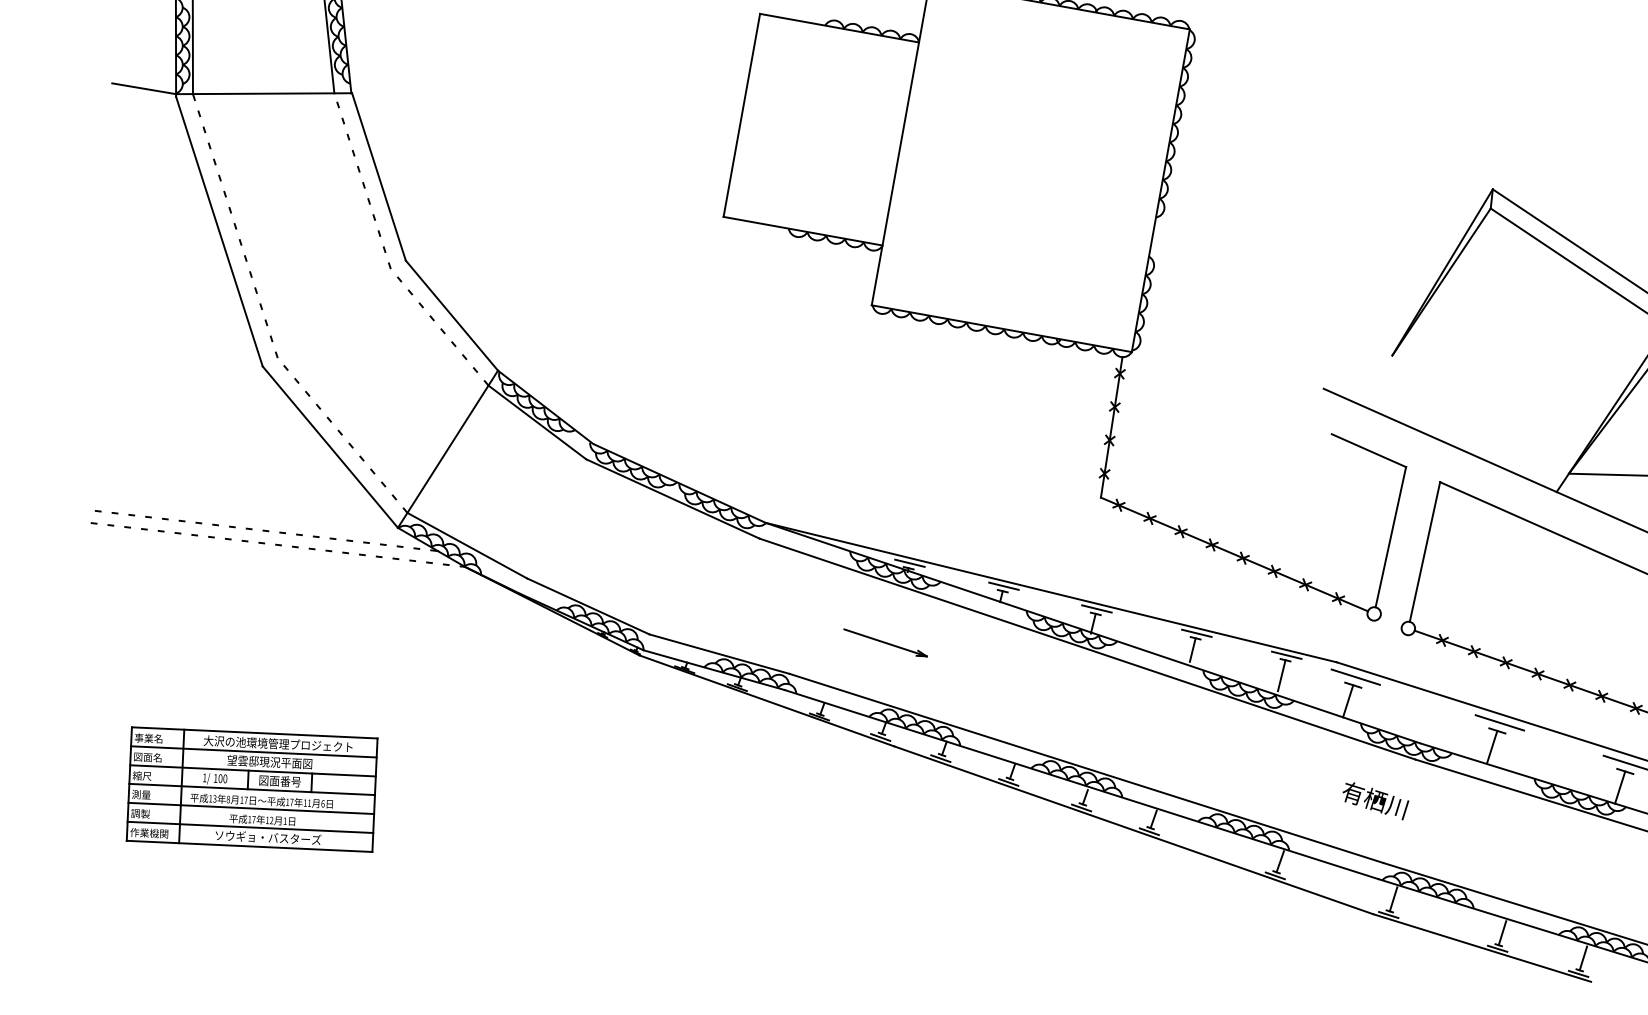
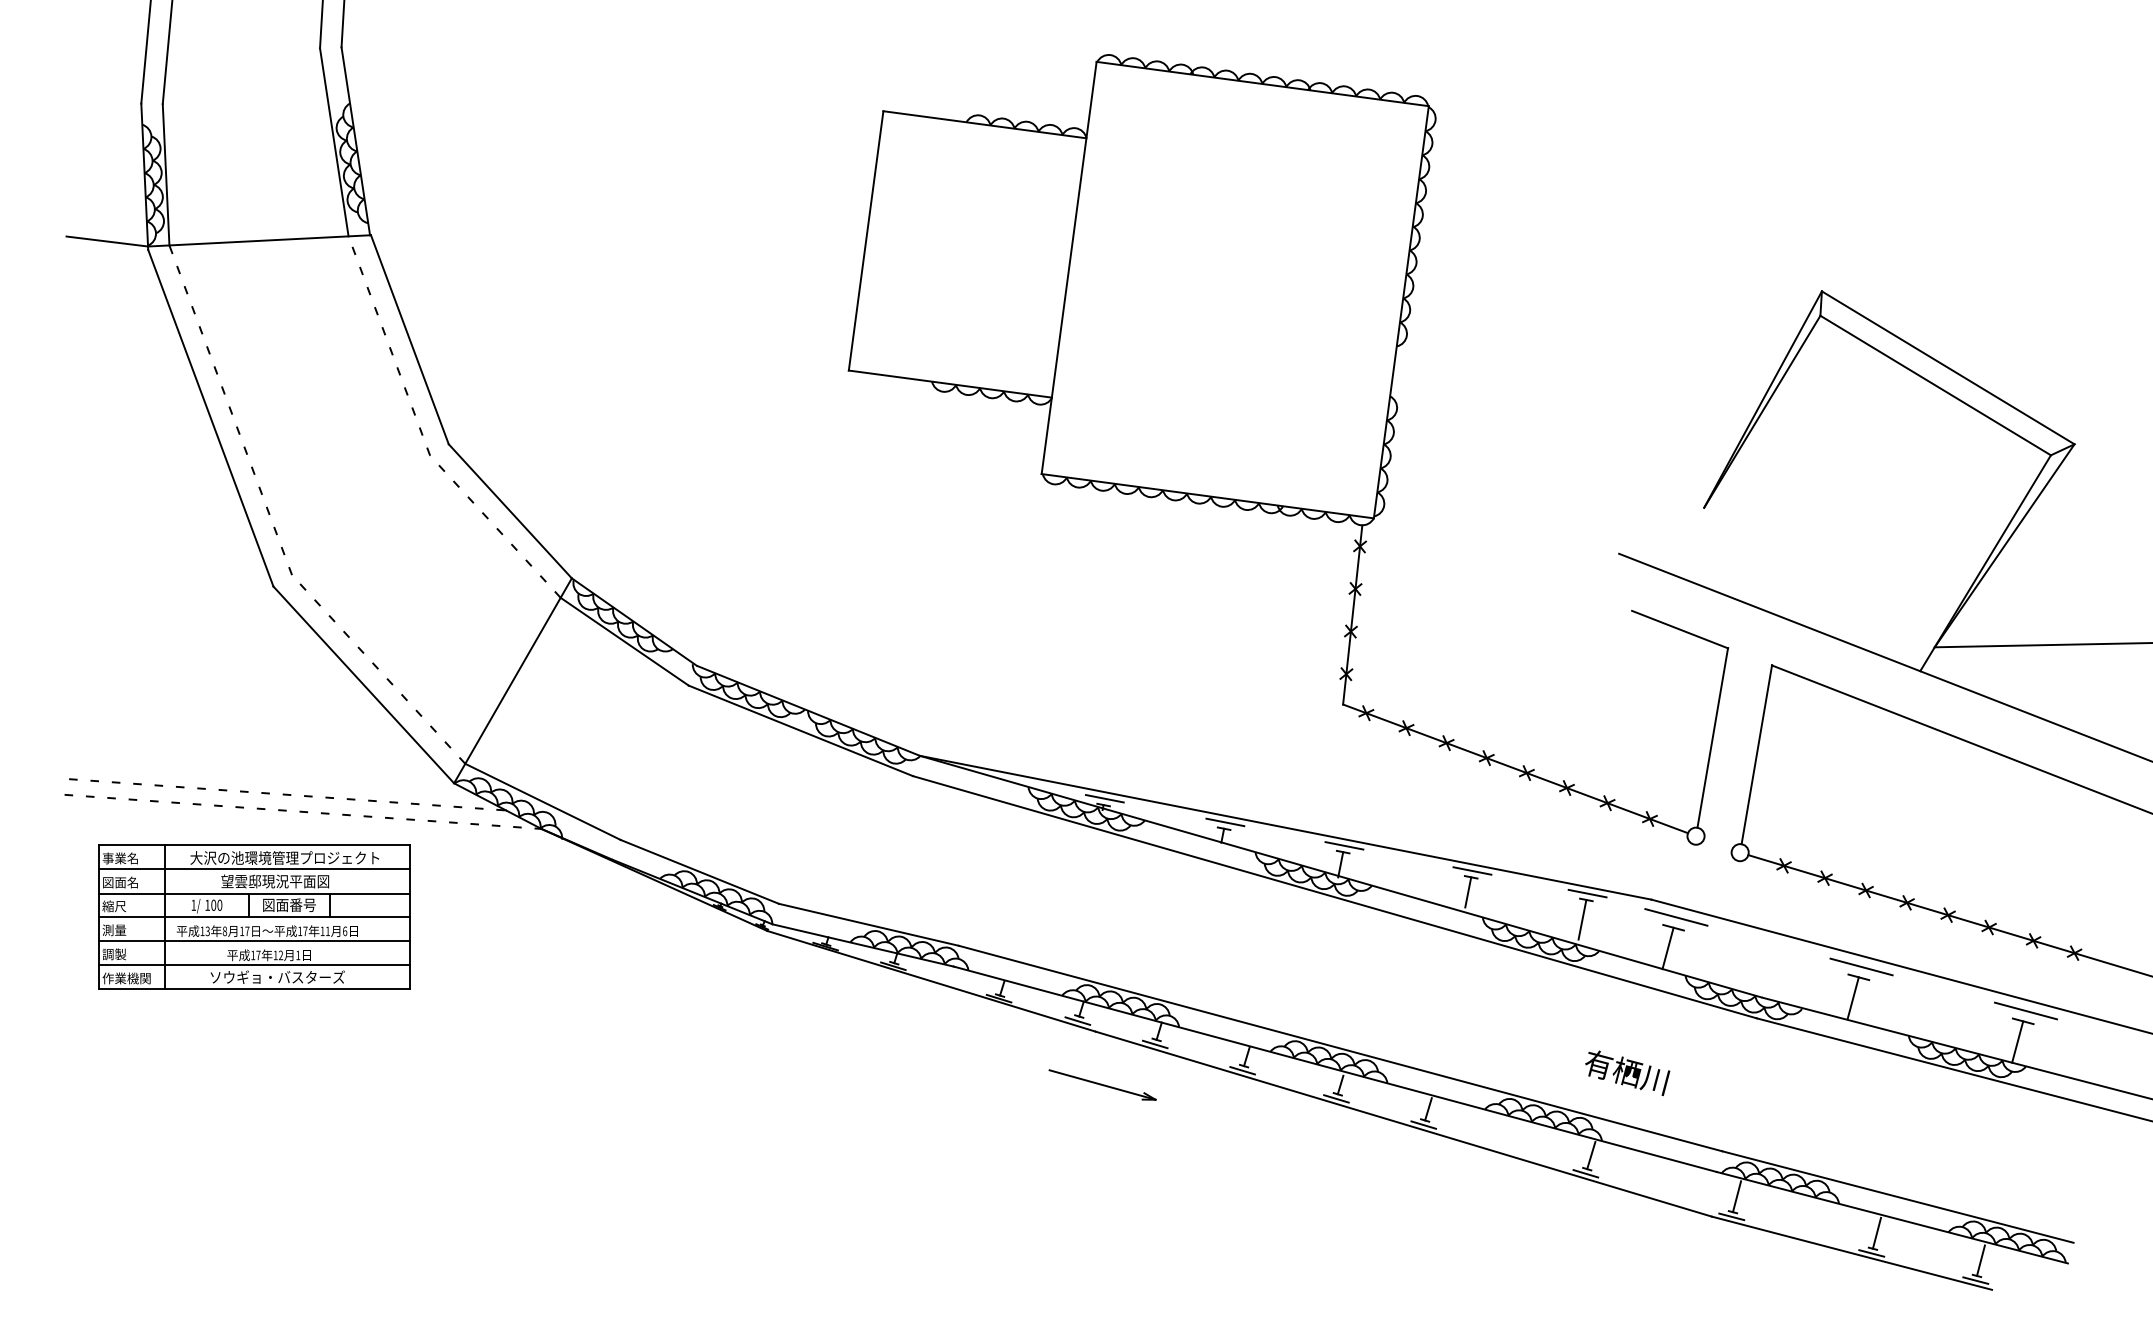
part: (885, 642) -> (1102, 1084), moved
part: (252, 788) -> (254, 916), moved
text: (1375, 801) -> (1627, 1073), moved

